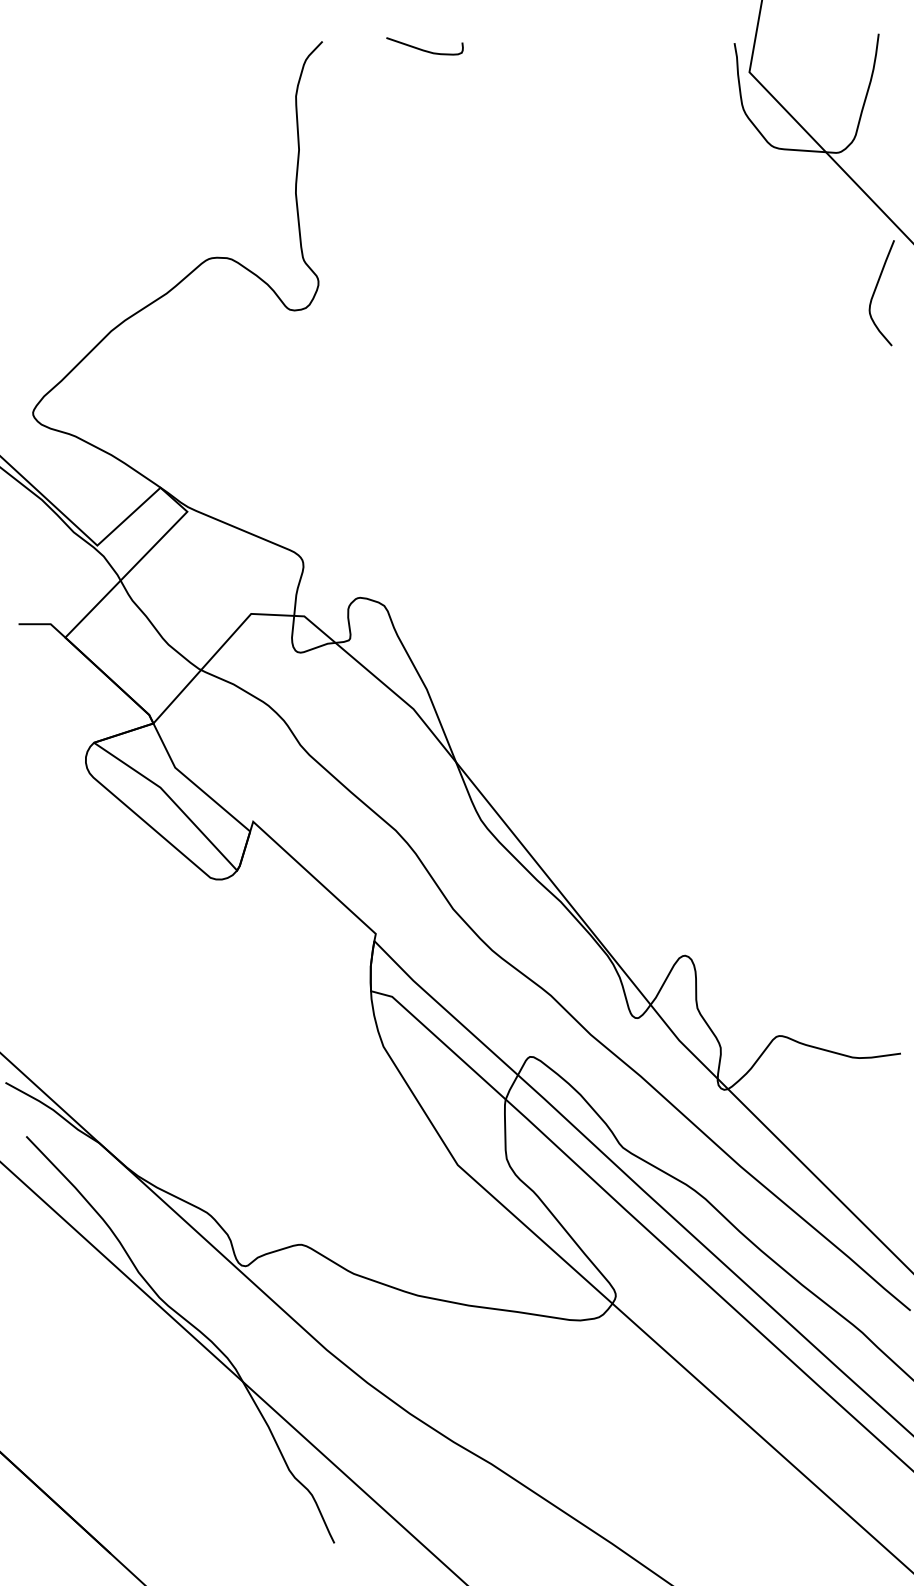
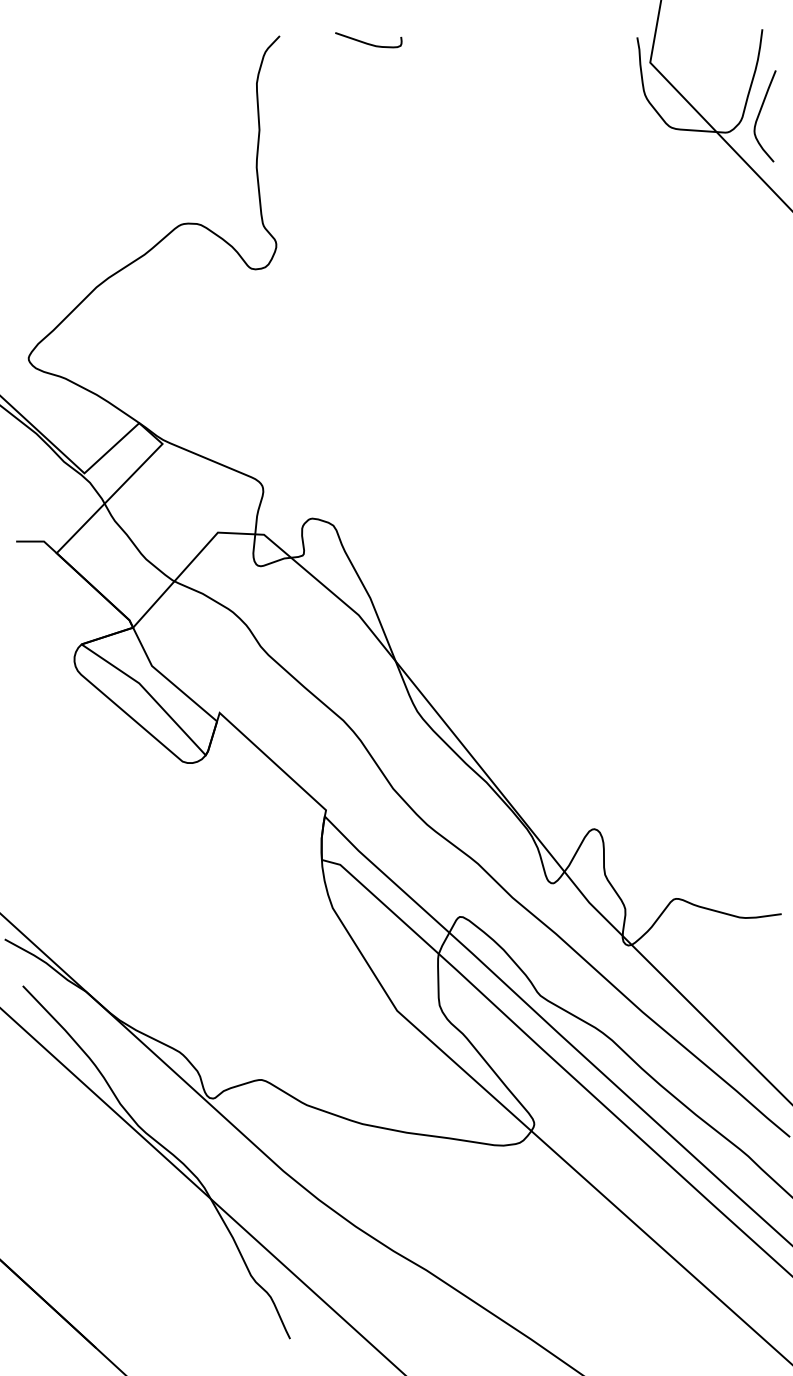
curve: (876, 289) -> (760, 113), moved

